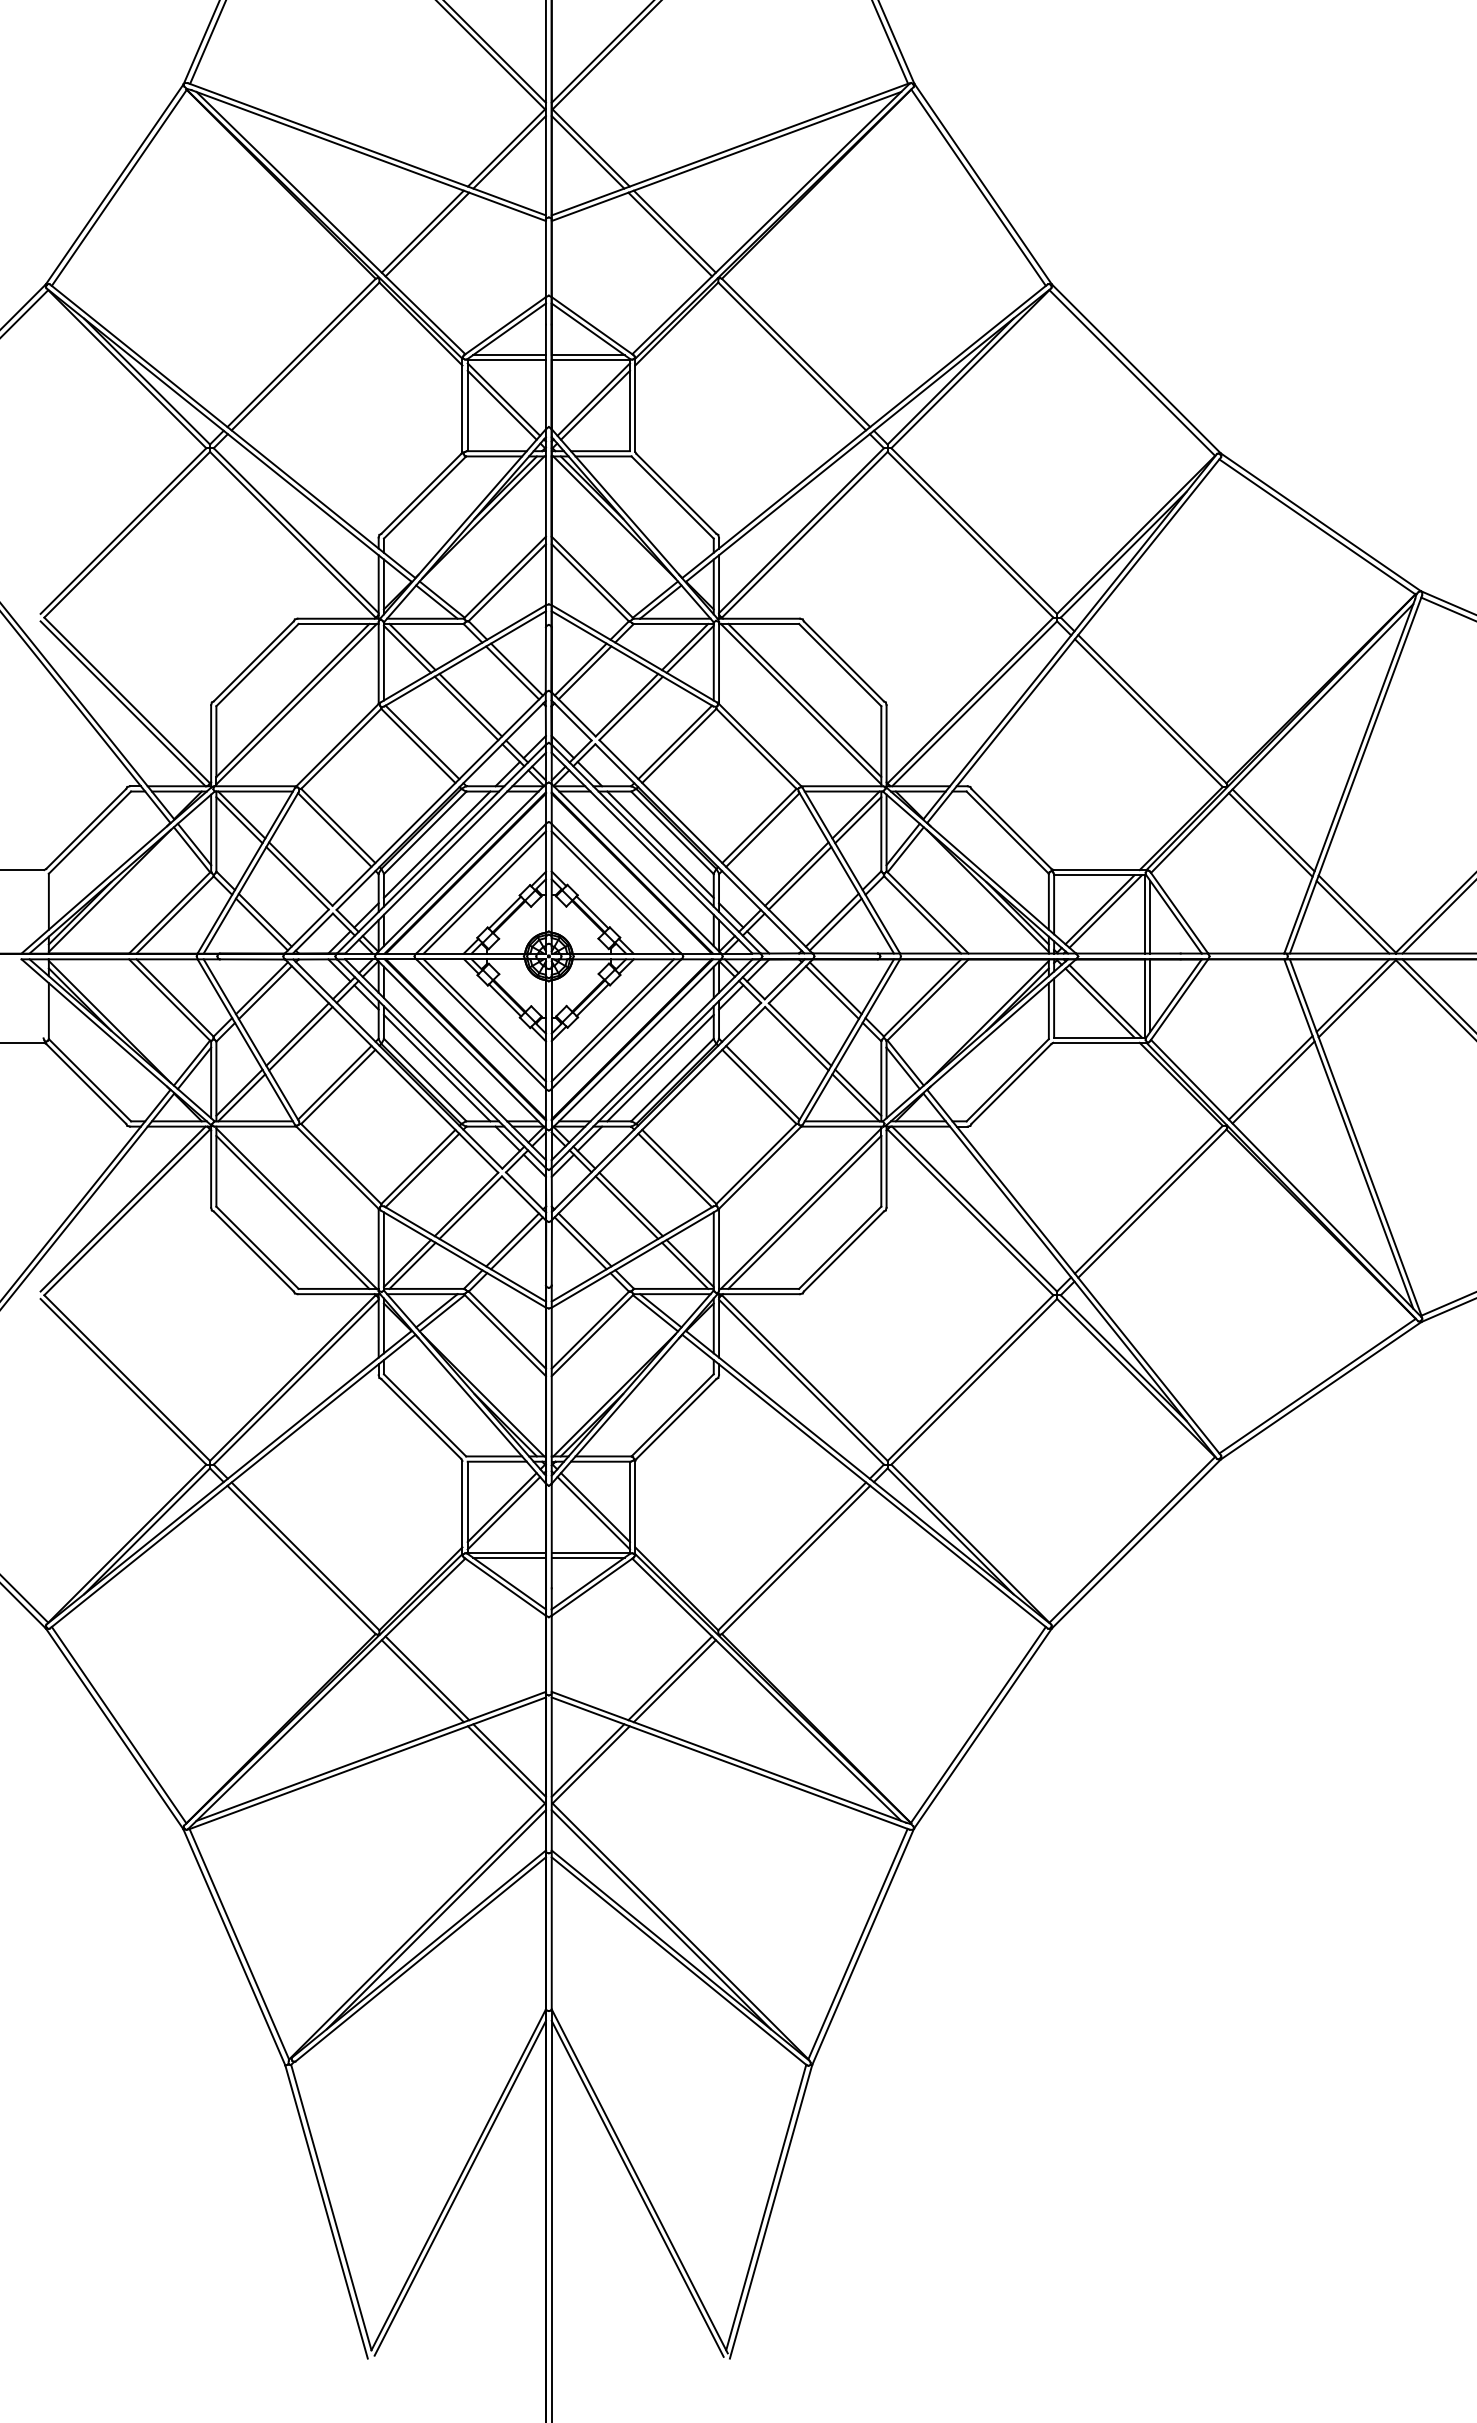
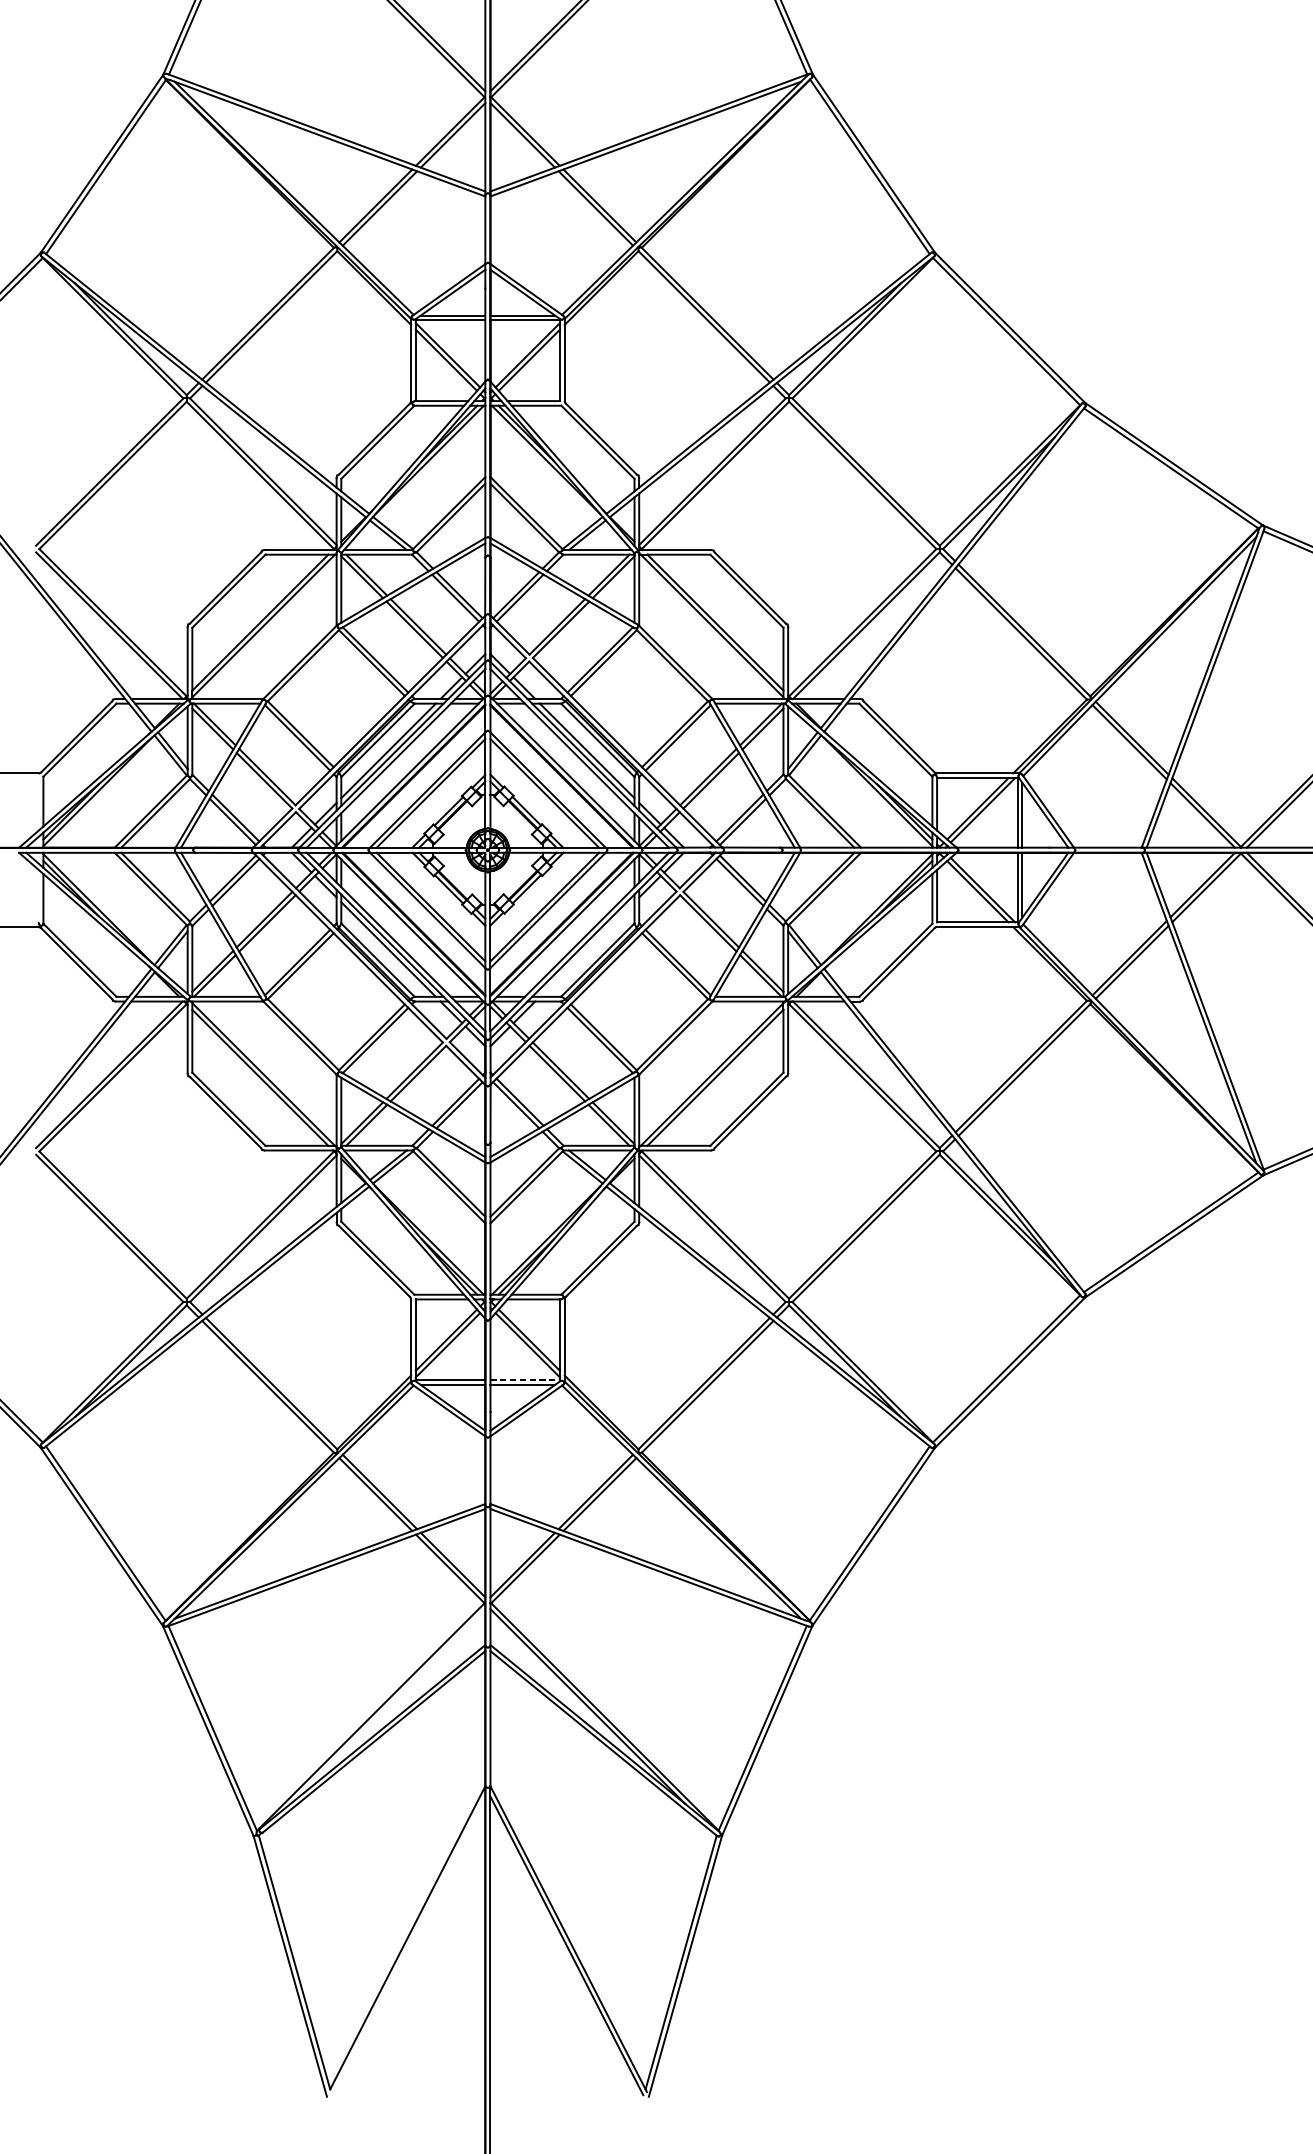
line: (660, 1067) -> (587, 948), removed
line: (591, 1552) -> (525, 1380), solid -> dashed
line: (435, 1919) -> (387, 1706), removed
line: (459, 2187) -> (408, 1944), removed

